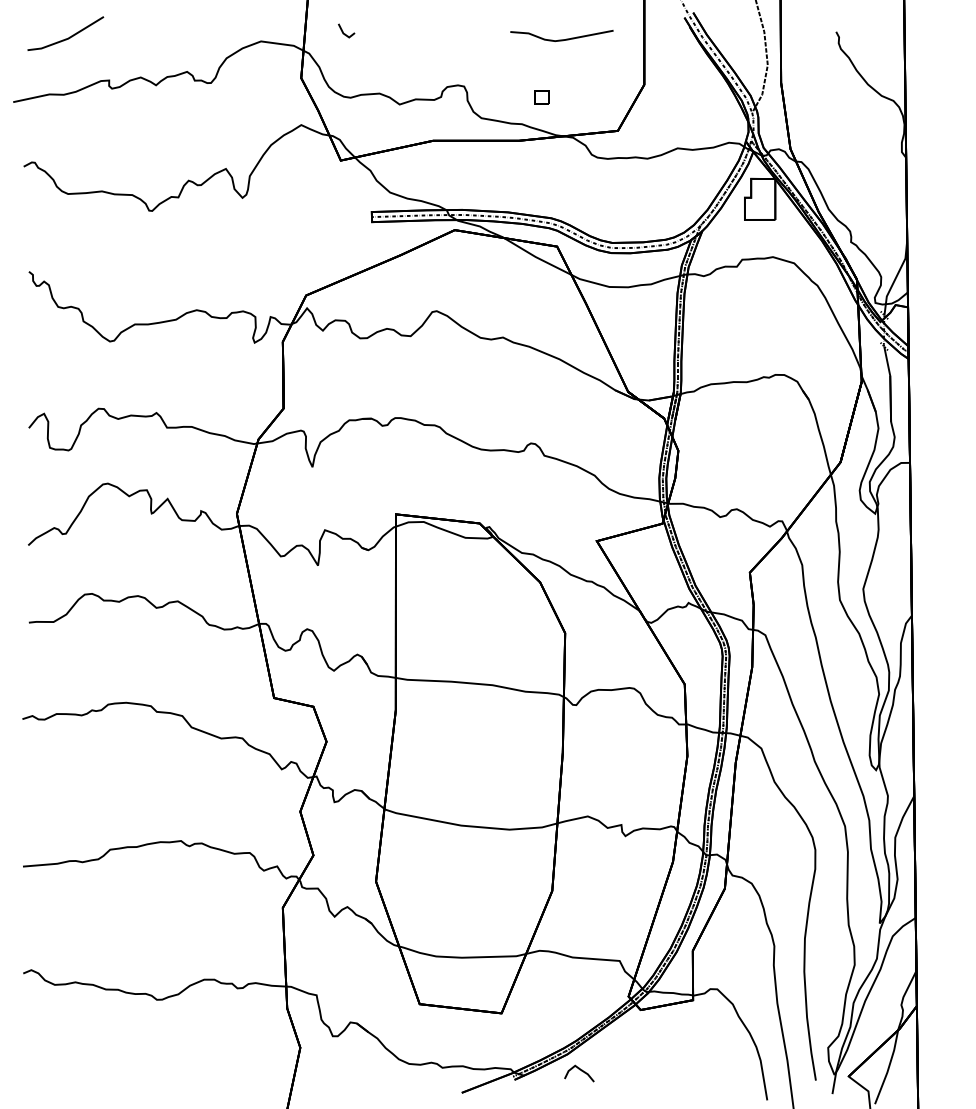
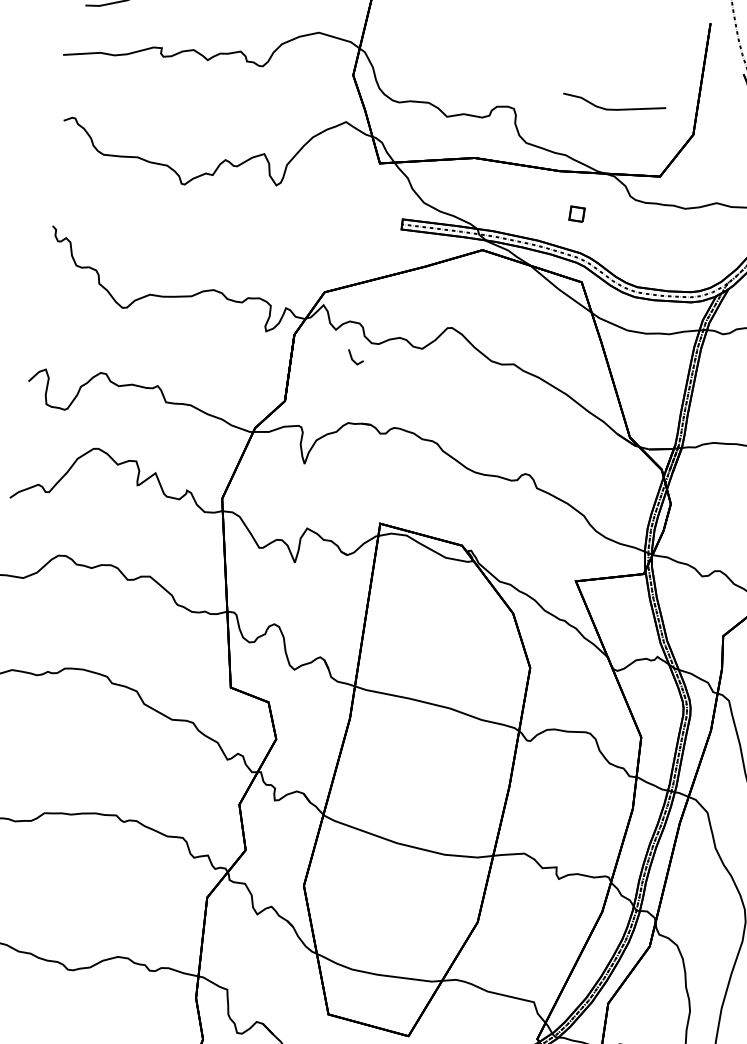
line: (343, 31) -> (352, 357), moved
curve: (561, 39) -> (613, 108), moved
part: (541, 97) -> (576, 214), moved

